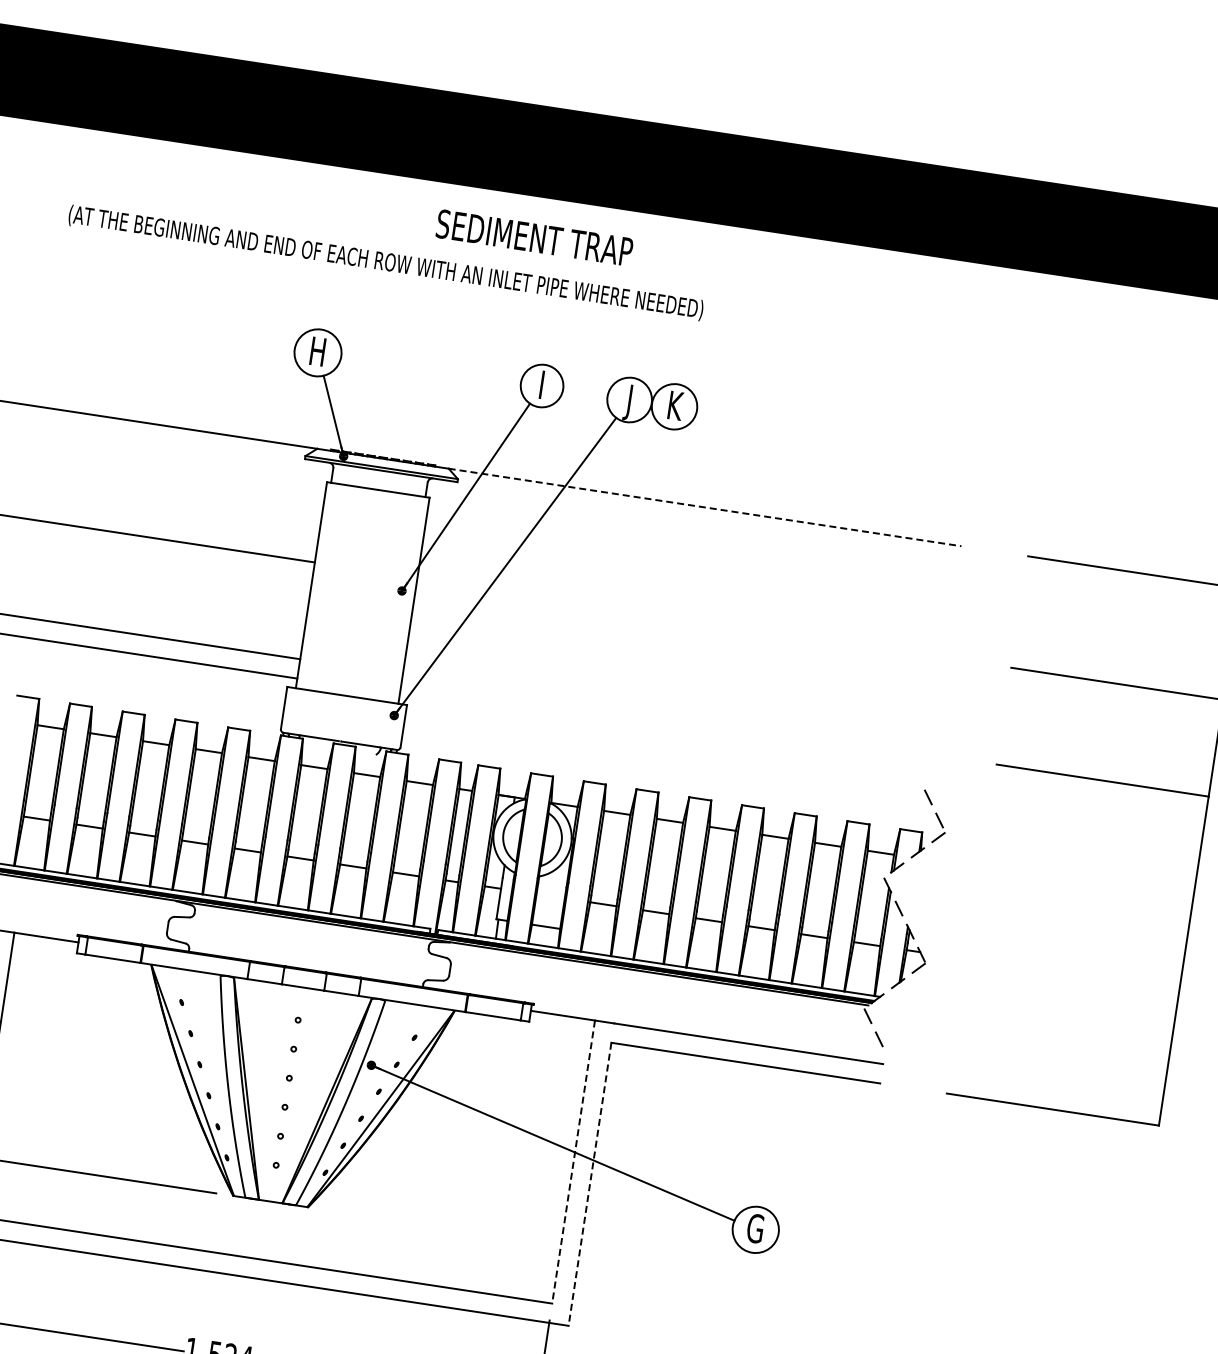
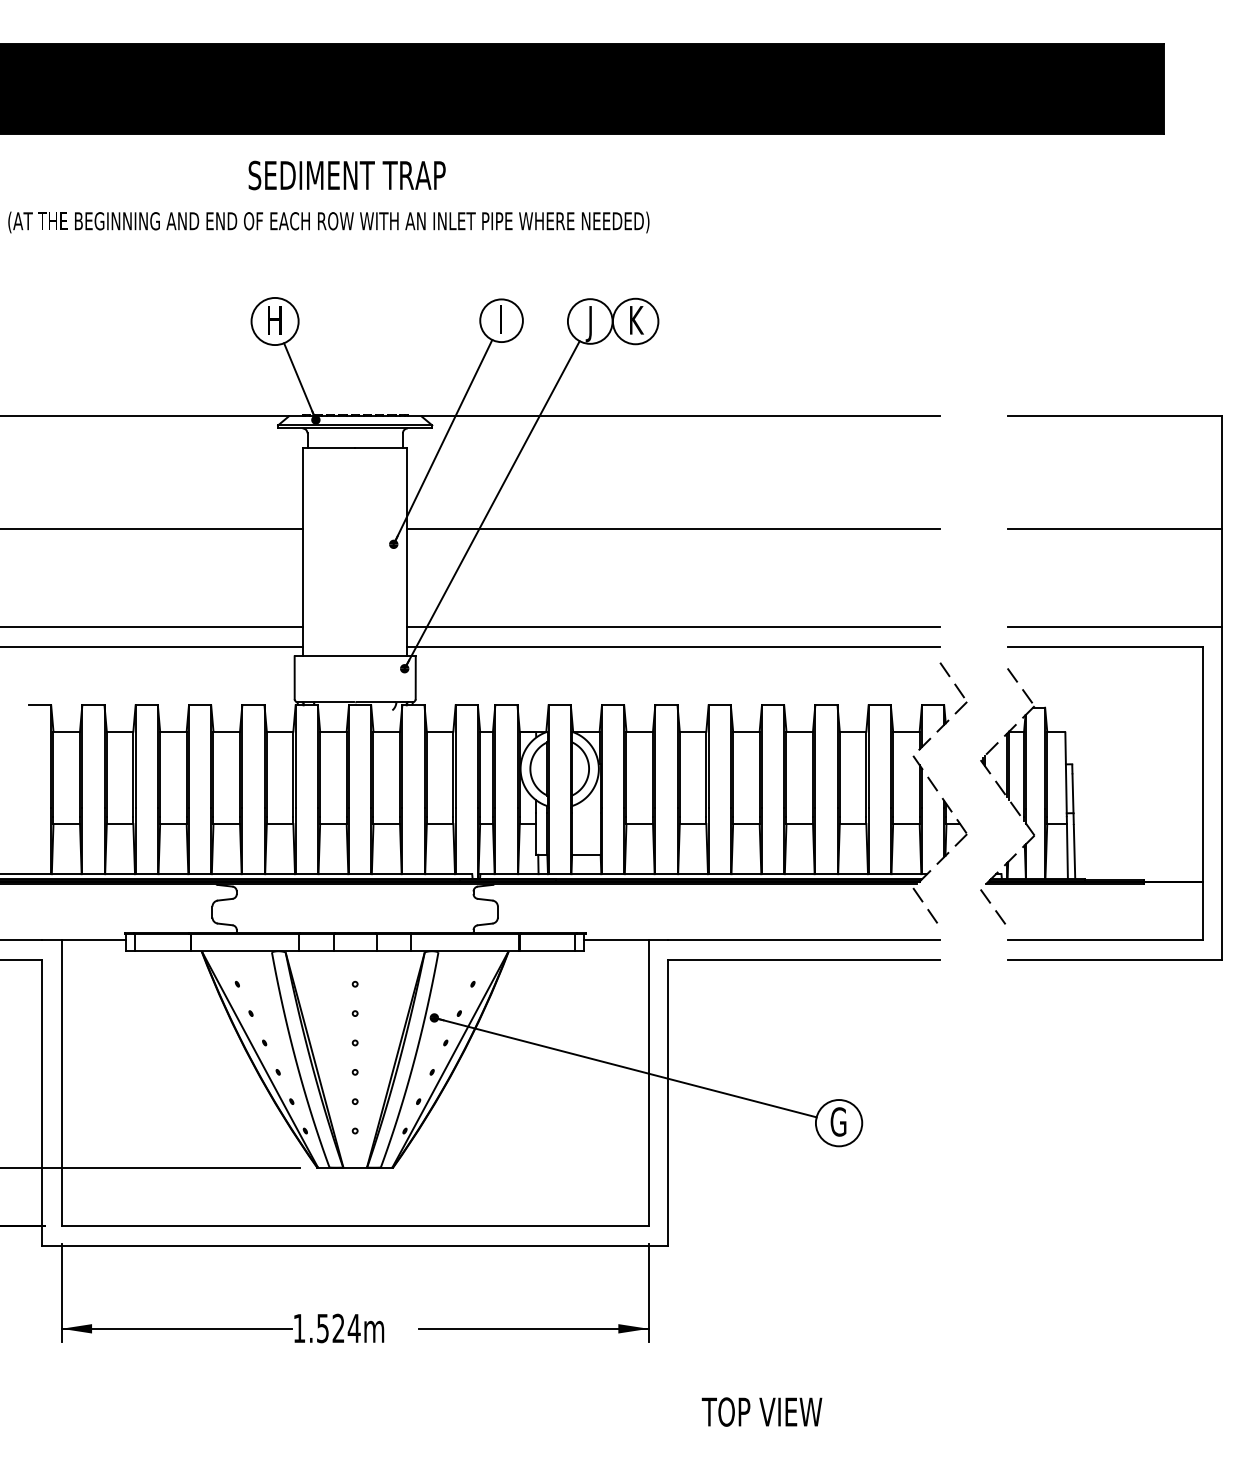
text: (534, 237) -> (346, 175), moved
line: (705, 507) -> (681, 416), dashed -> solid
line: (680, 618) -> (673, 529), added
line: (666, 715) -> (673, 627), added
line: (663, 733) -> (673, 646), added
part: (1036, 938) -> (1073, 793), added
line: (573, 1162) -> (648, 1083), dashed -> solid
line: (590, 1184) -> (668, 1103), dashed -> solid

